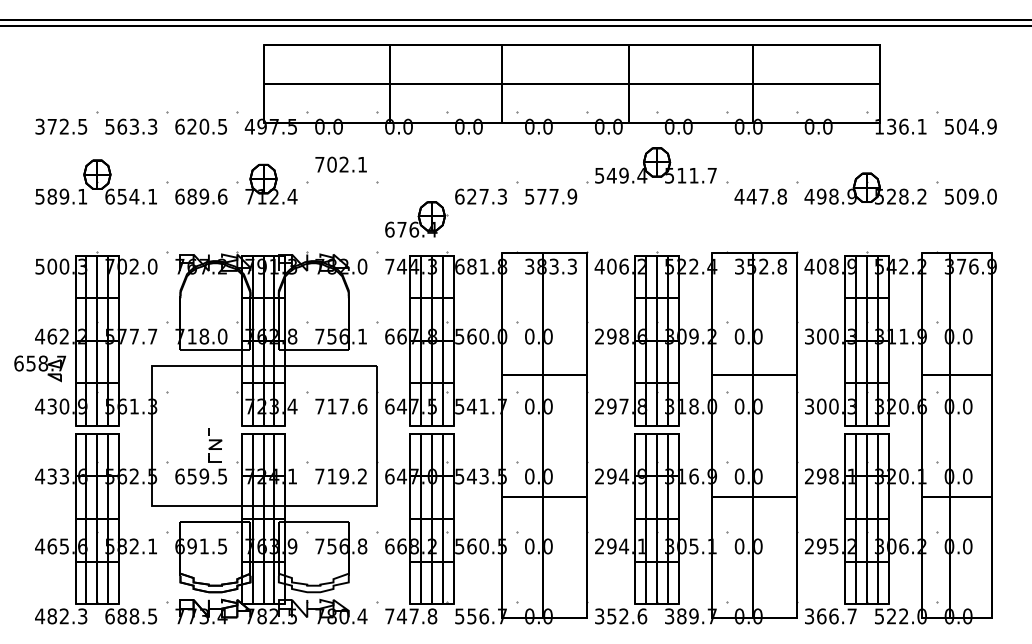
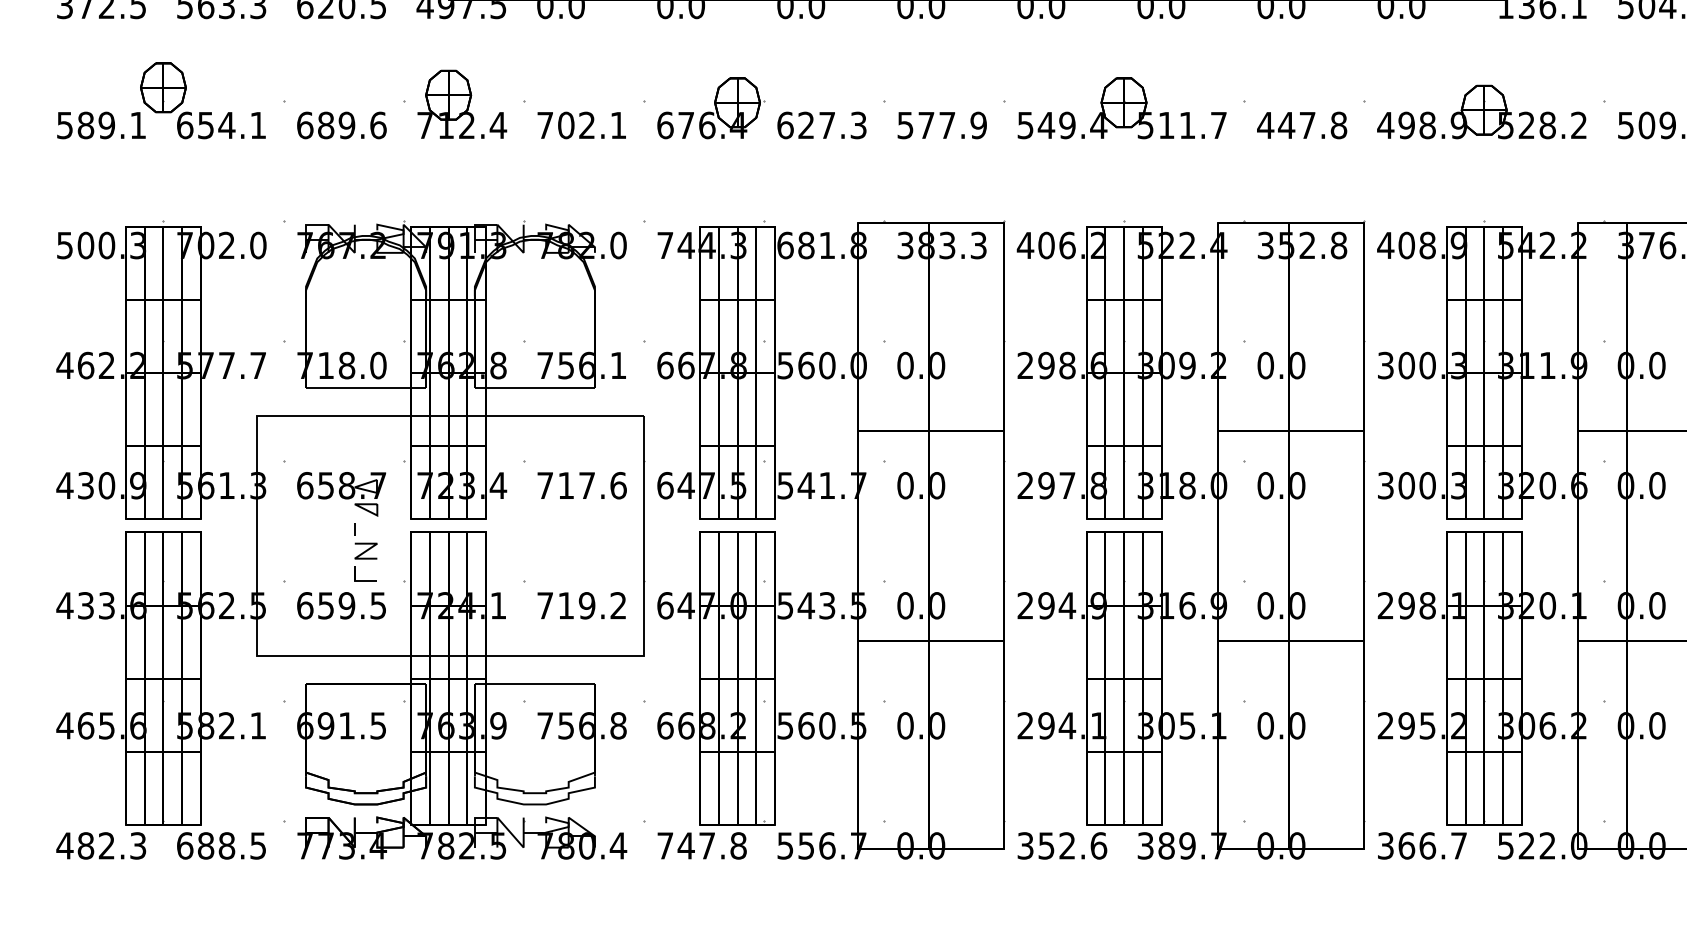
text: (340, 164) -> (580, 125), moved
part: (655, 165) -> (1121, 107), moved
part: (416, 219) -> (711, 107), moved
part: (40, 368) -> (342, 494), moved

